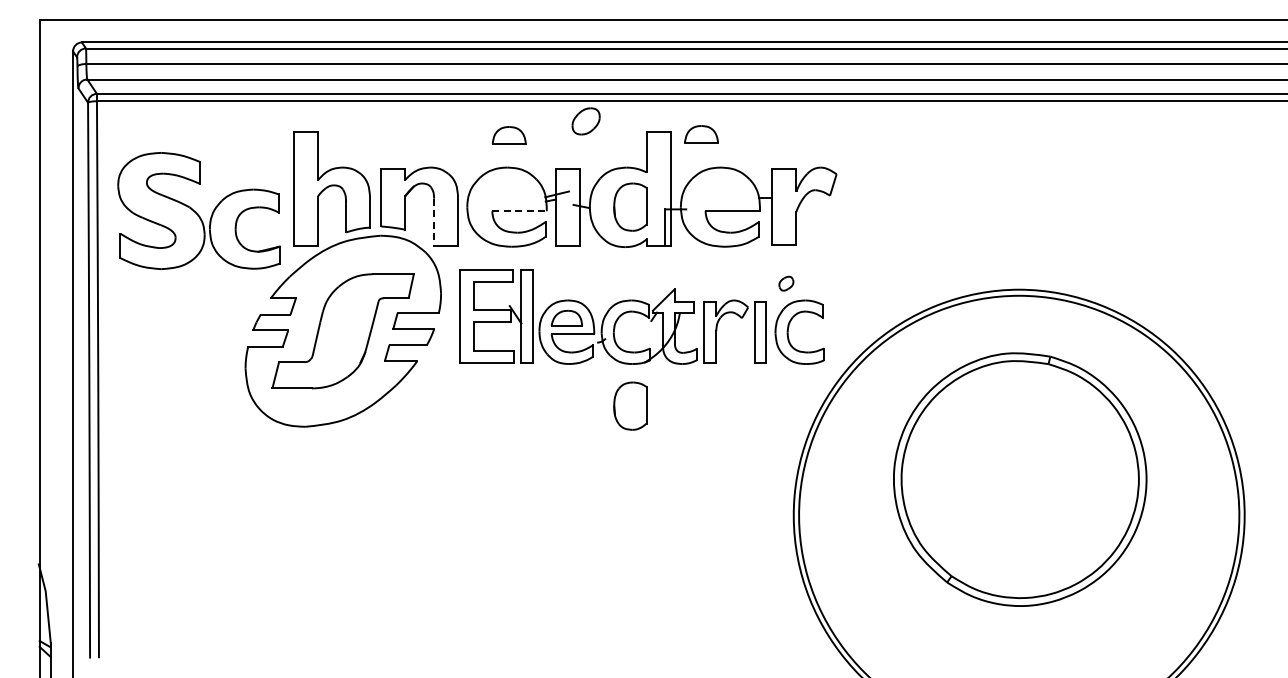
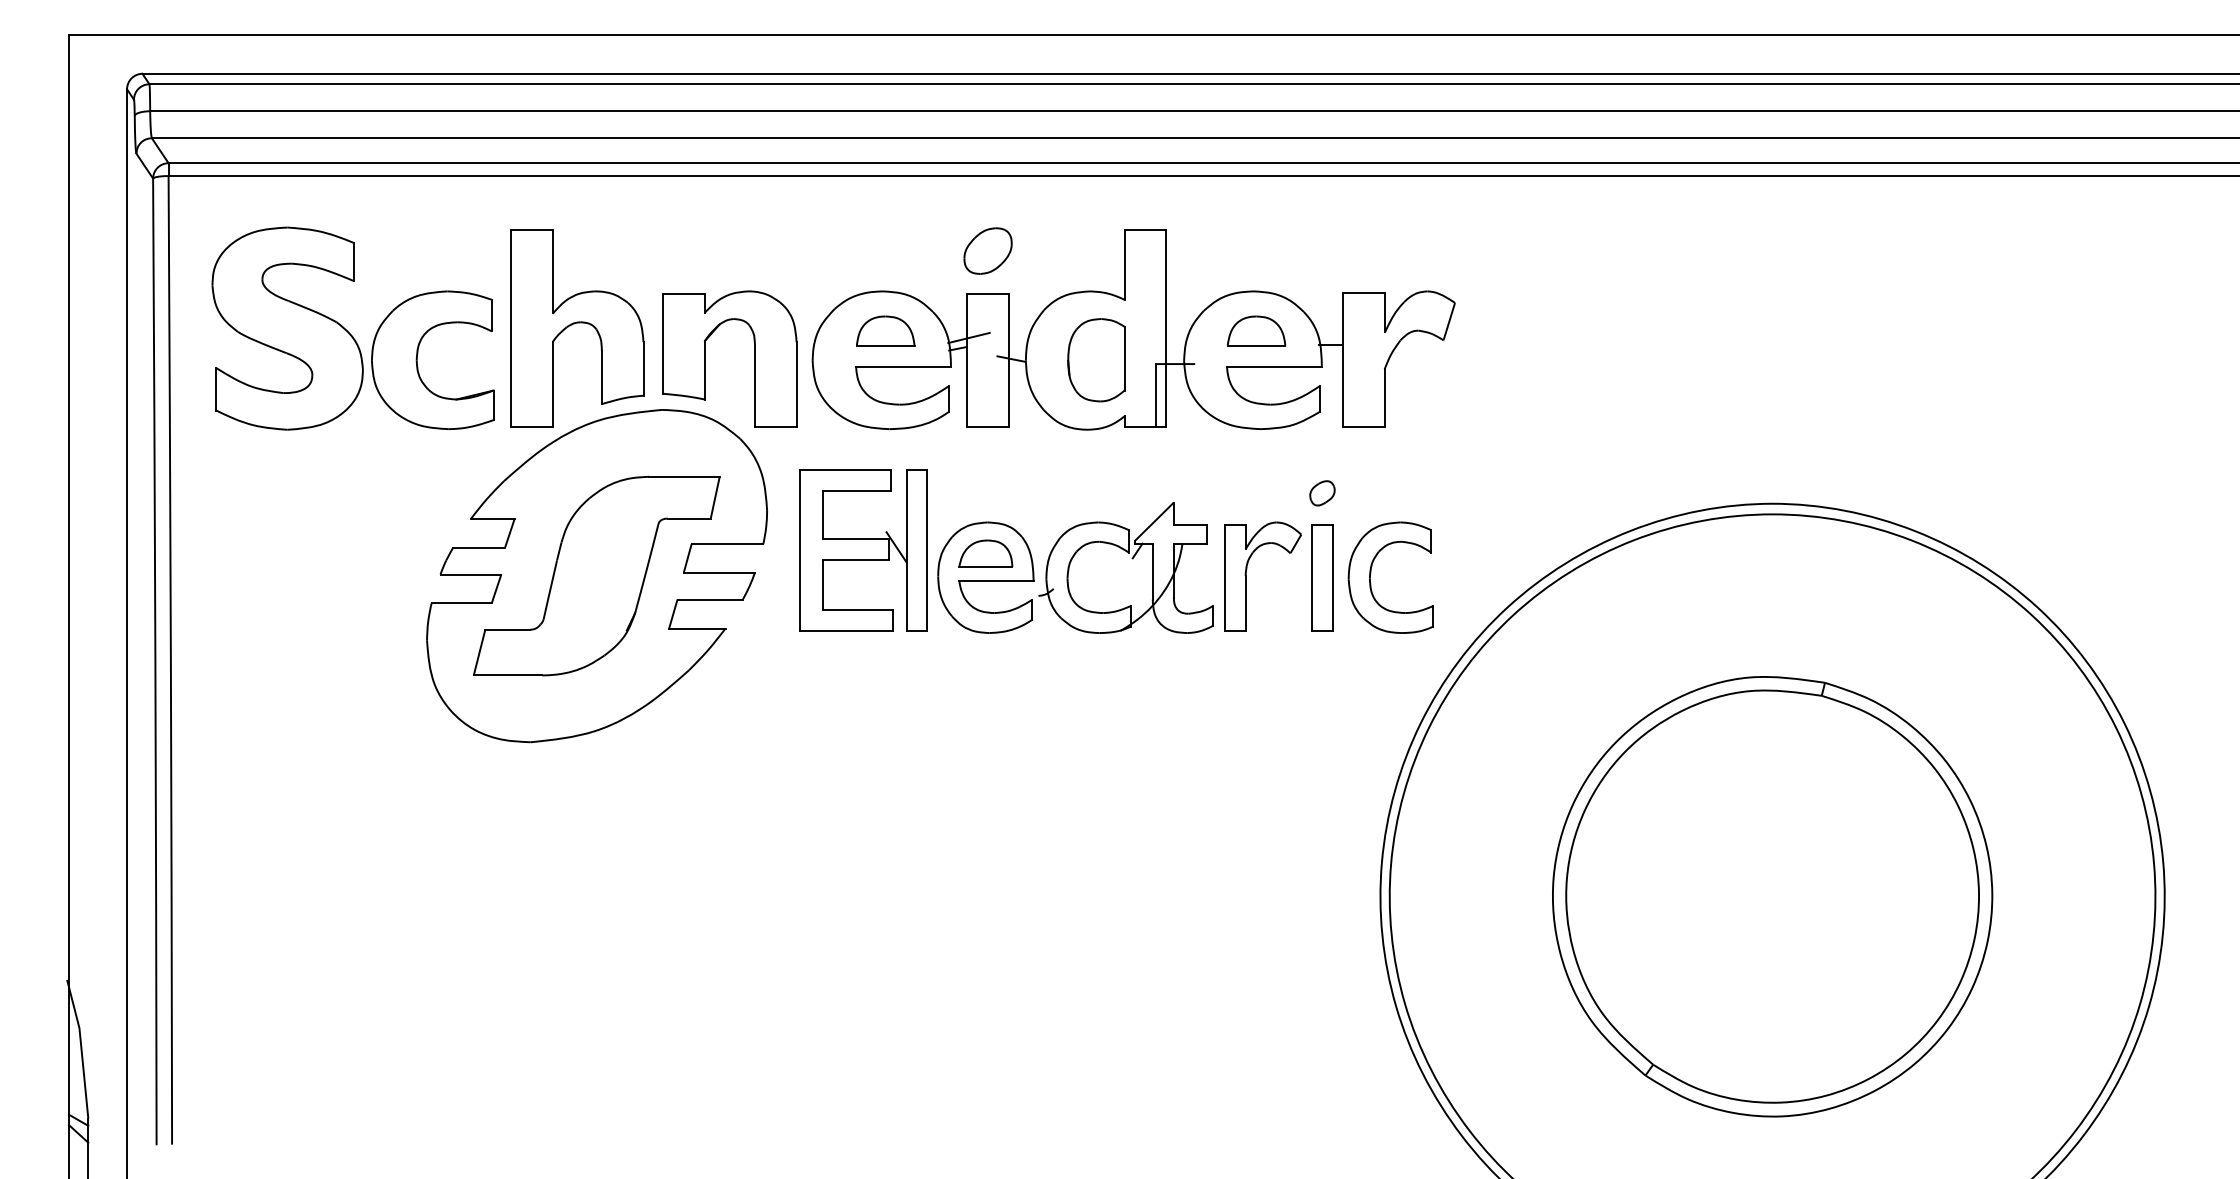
part: (585, 121) -> (986, 251), moved
part: (701, 134) -> (1256, 331), moved
part: (508, 135) -> (884, 331), moved
part: (198, 210) -> (352, 327), moved
line: (520, 211) -> (905, 367), dashed -> solid
line: (434, 222) -> (755, 386), dashed -> solid
part: (786, 283) -> (1322, 492), moved
part: (630, 405) -> (1096, 705), removed
part: (1020, 479) -> (1773, 896), moved

